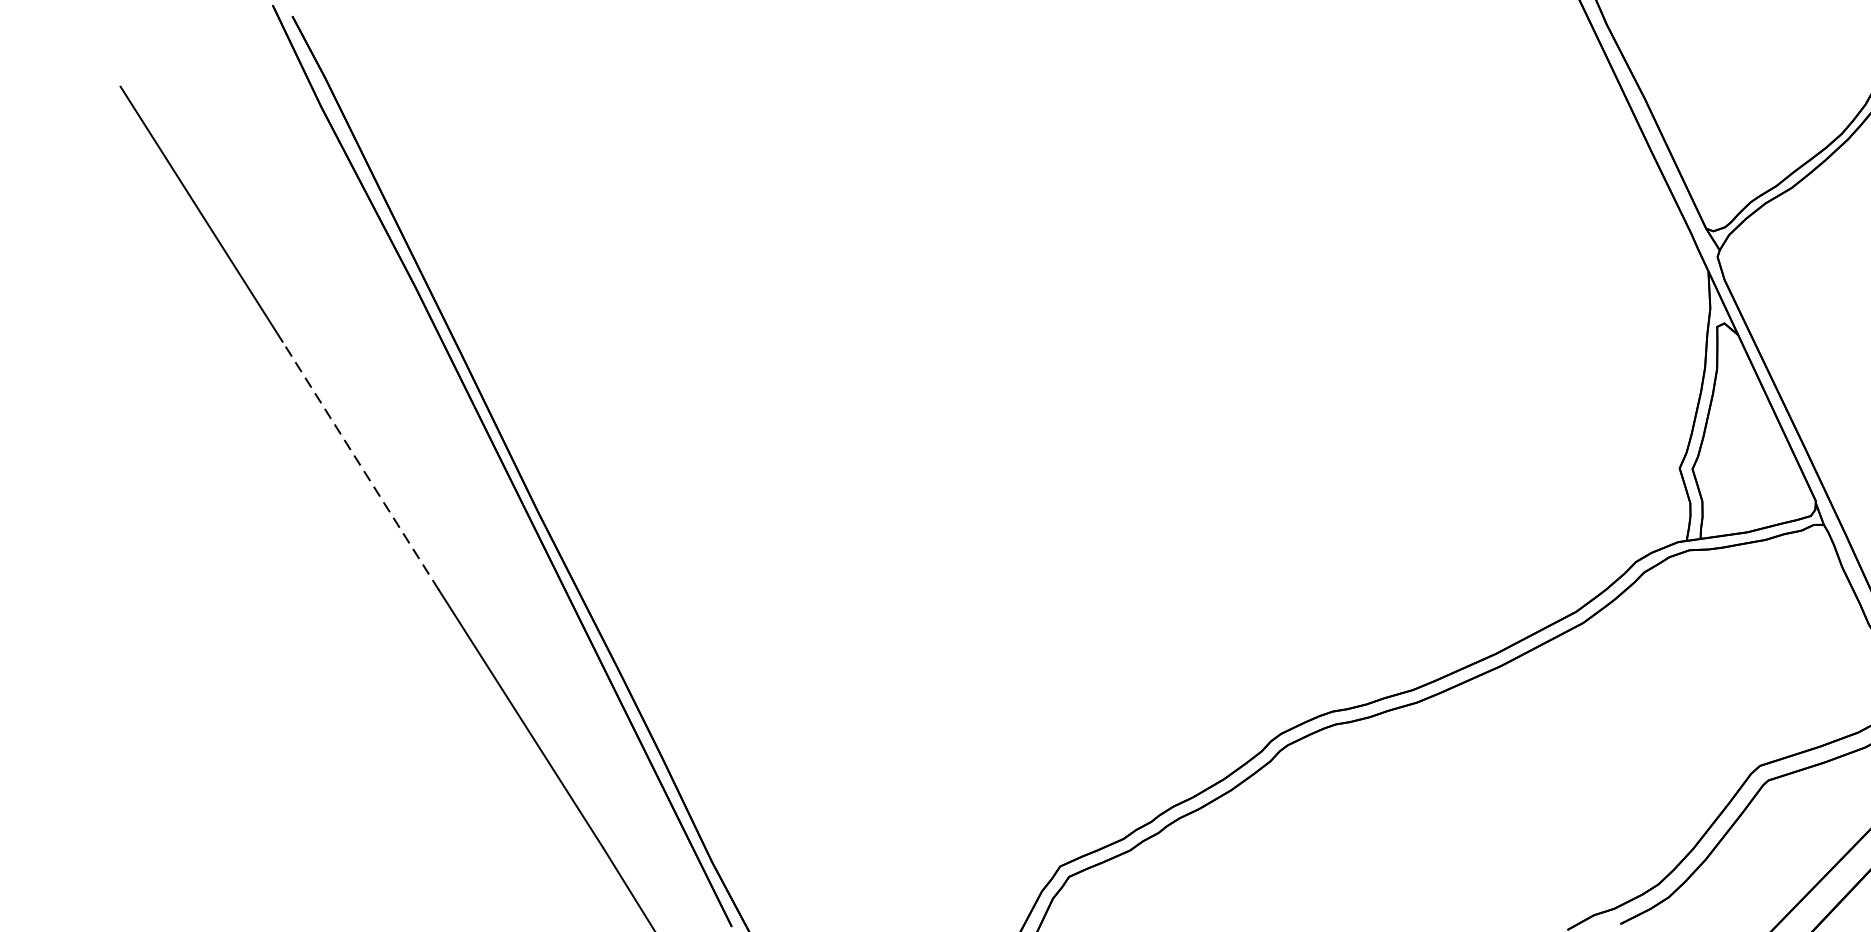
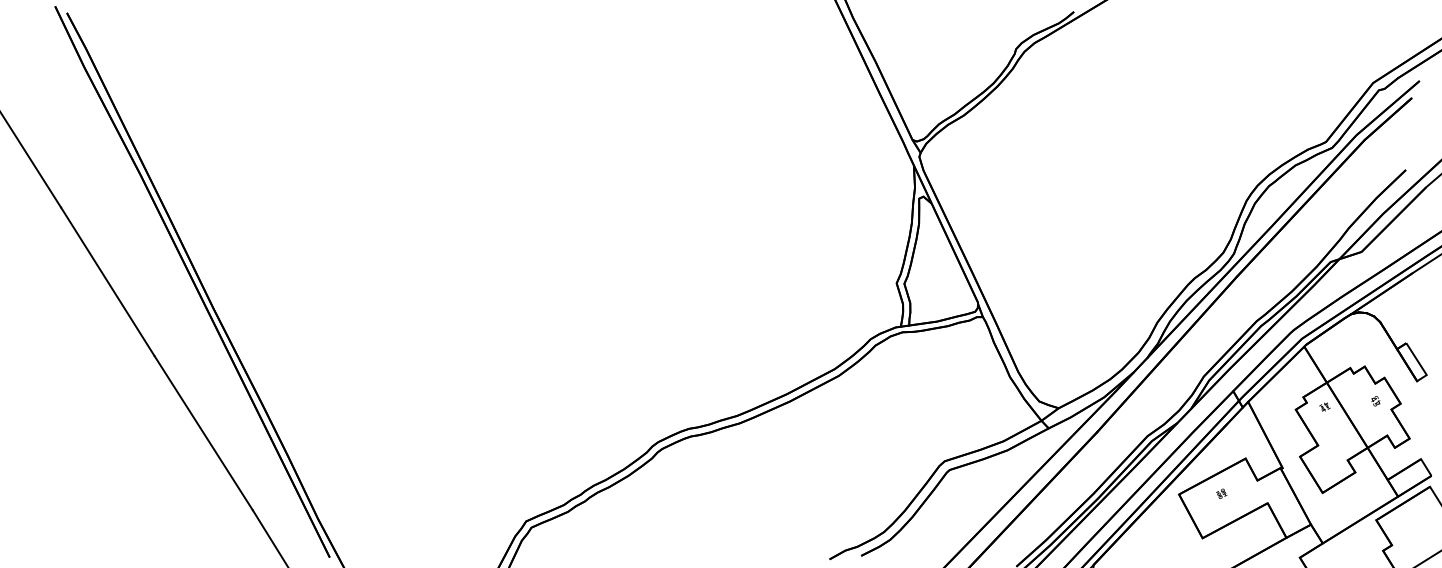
line: (360, 465) -> (107, 281), dashed -> solid

